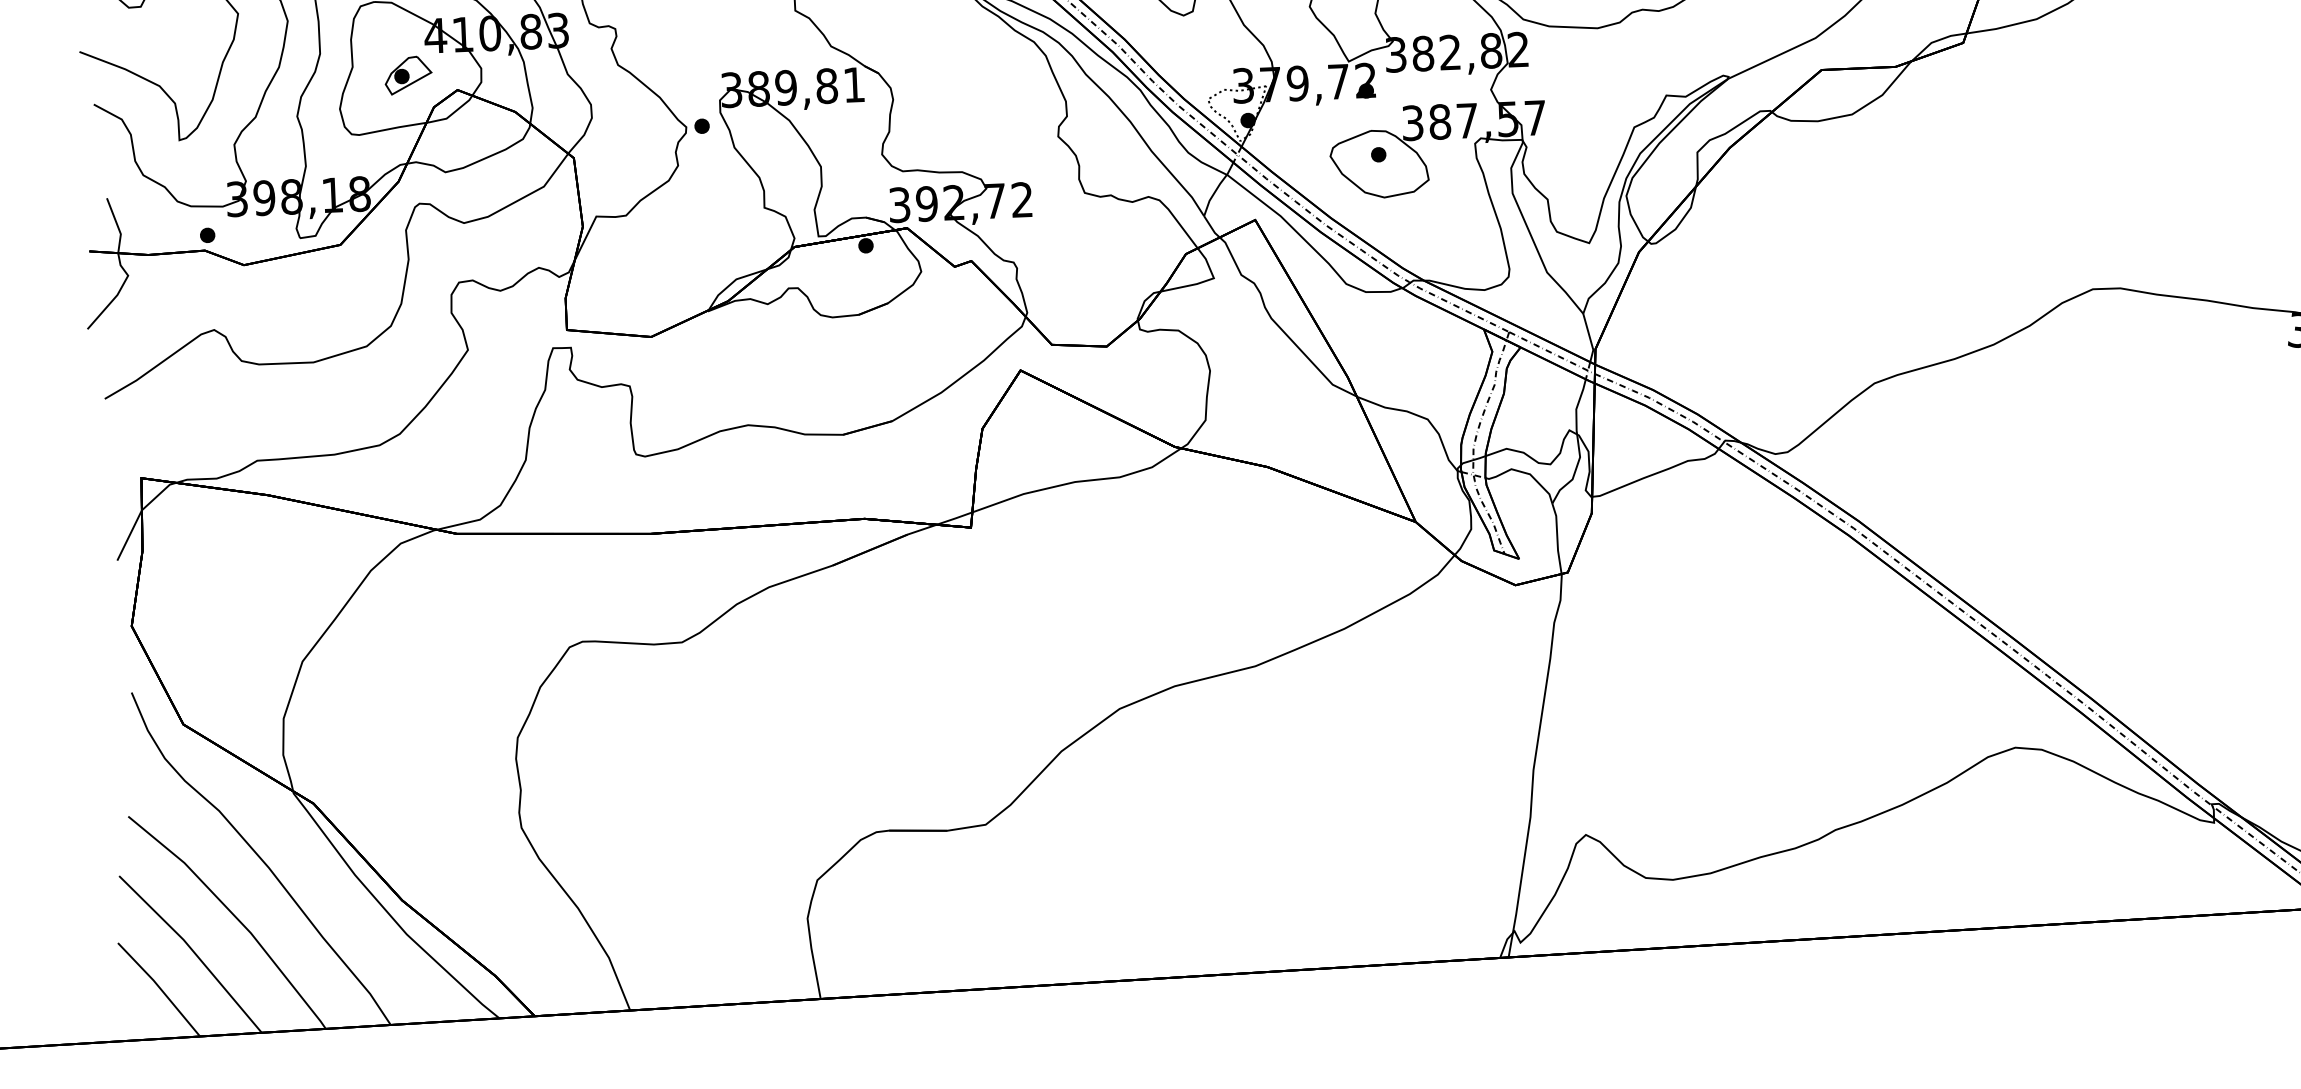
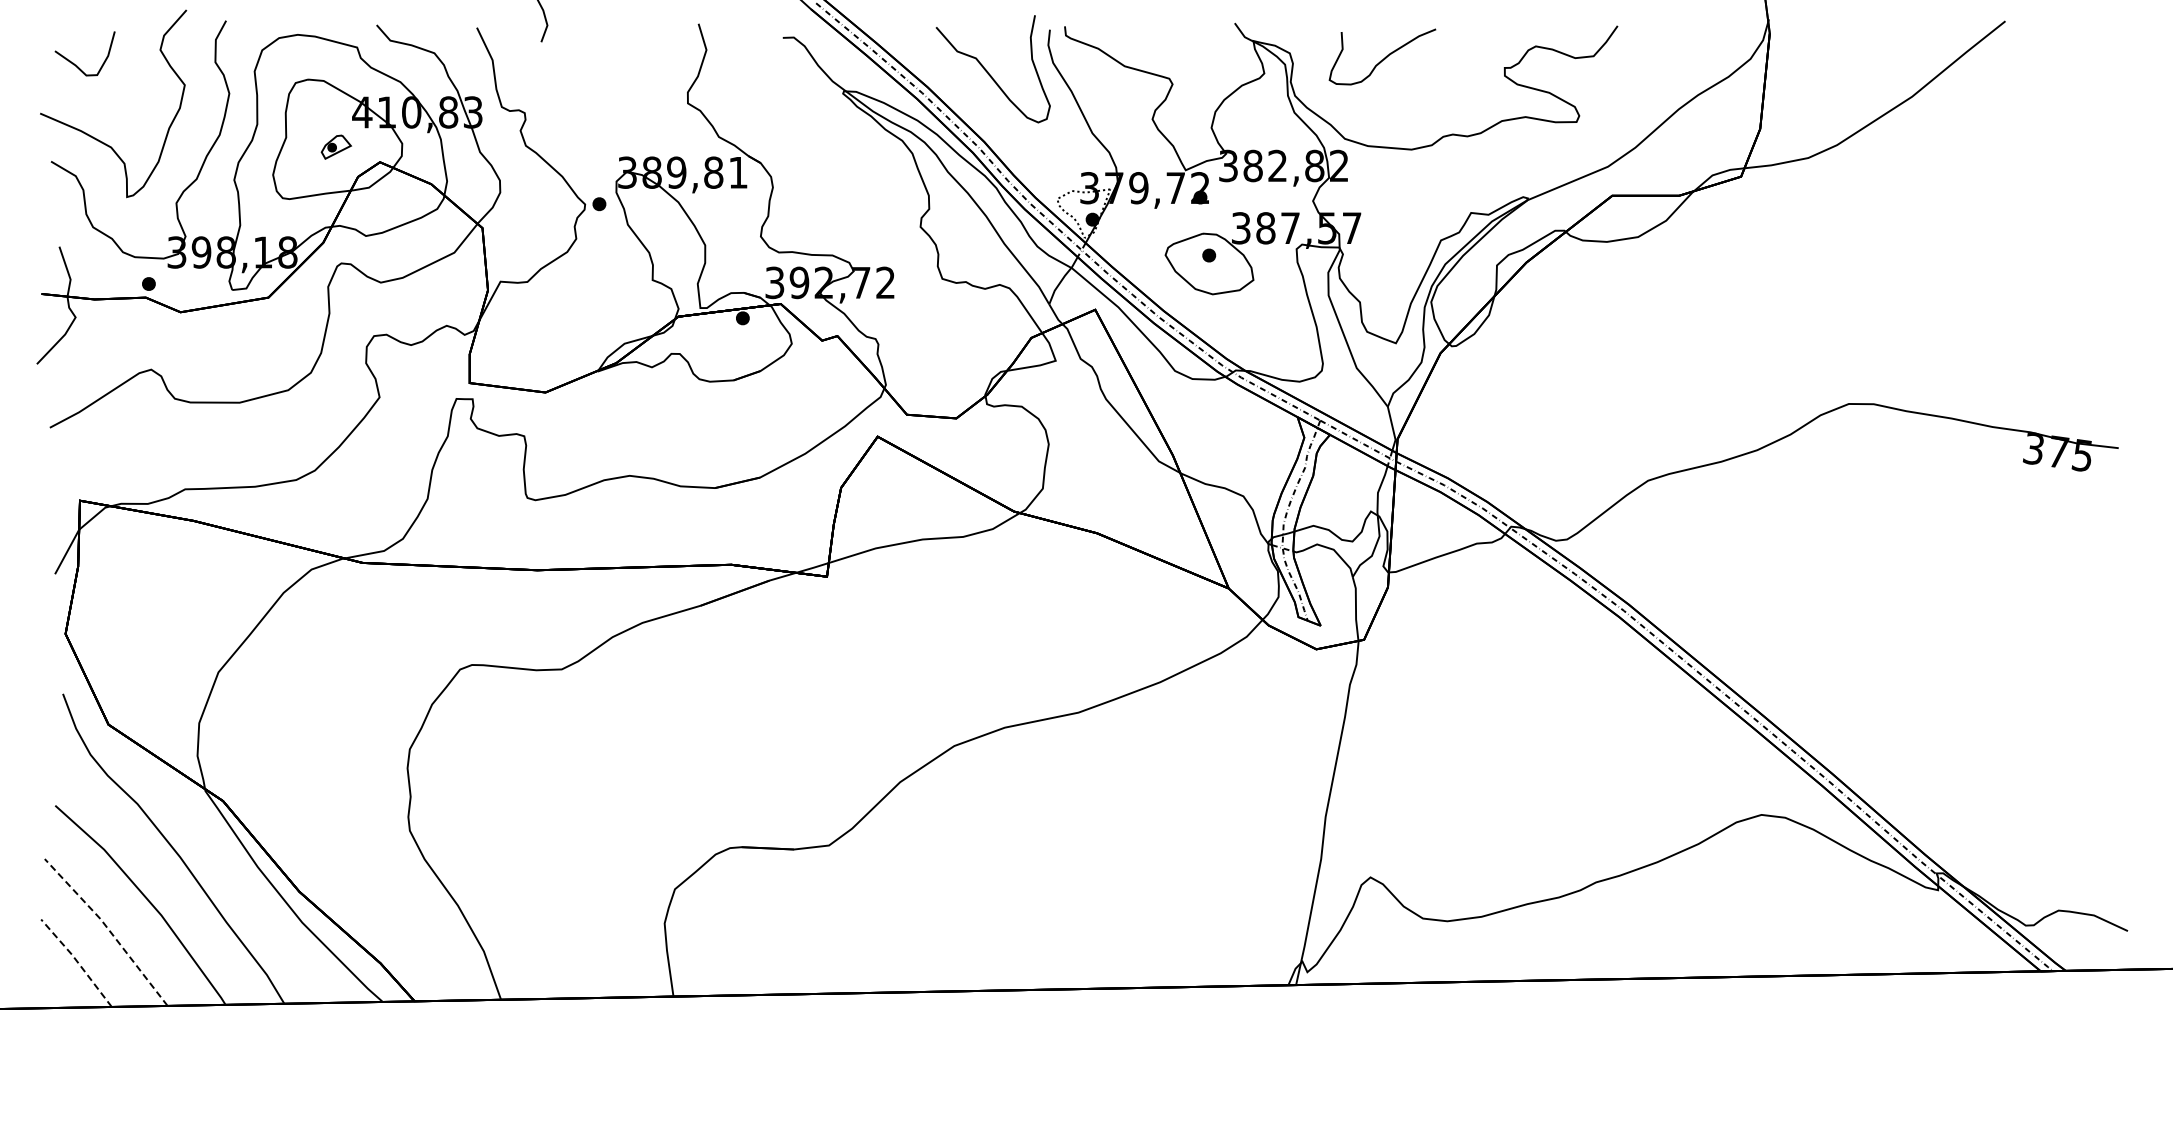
part: (408, 74) -> (336, 146), size x0.7
line: (192, 950) -> (108, 929), solid -> dashed
line: (160, 987) -> (77, 961), solid -> dashed

